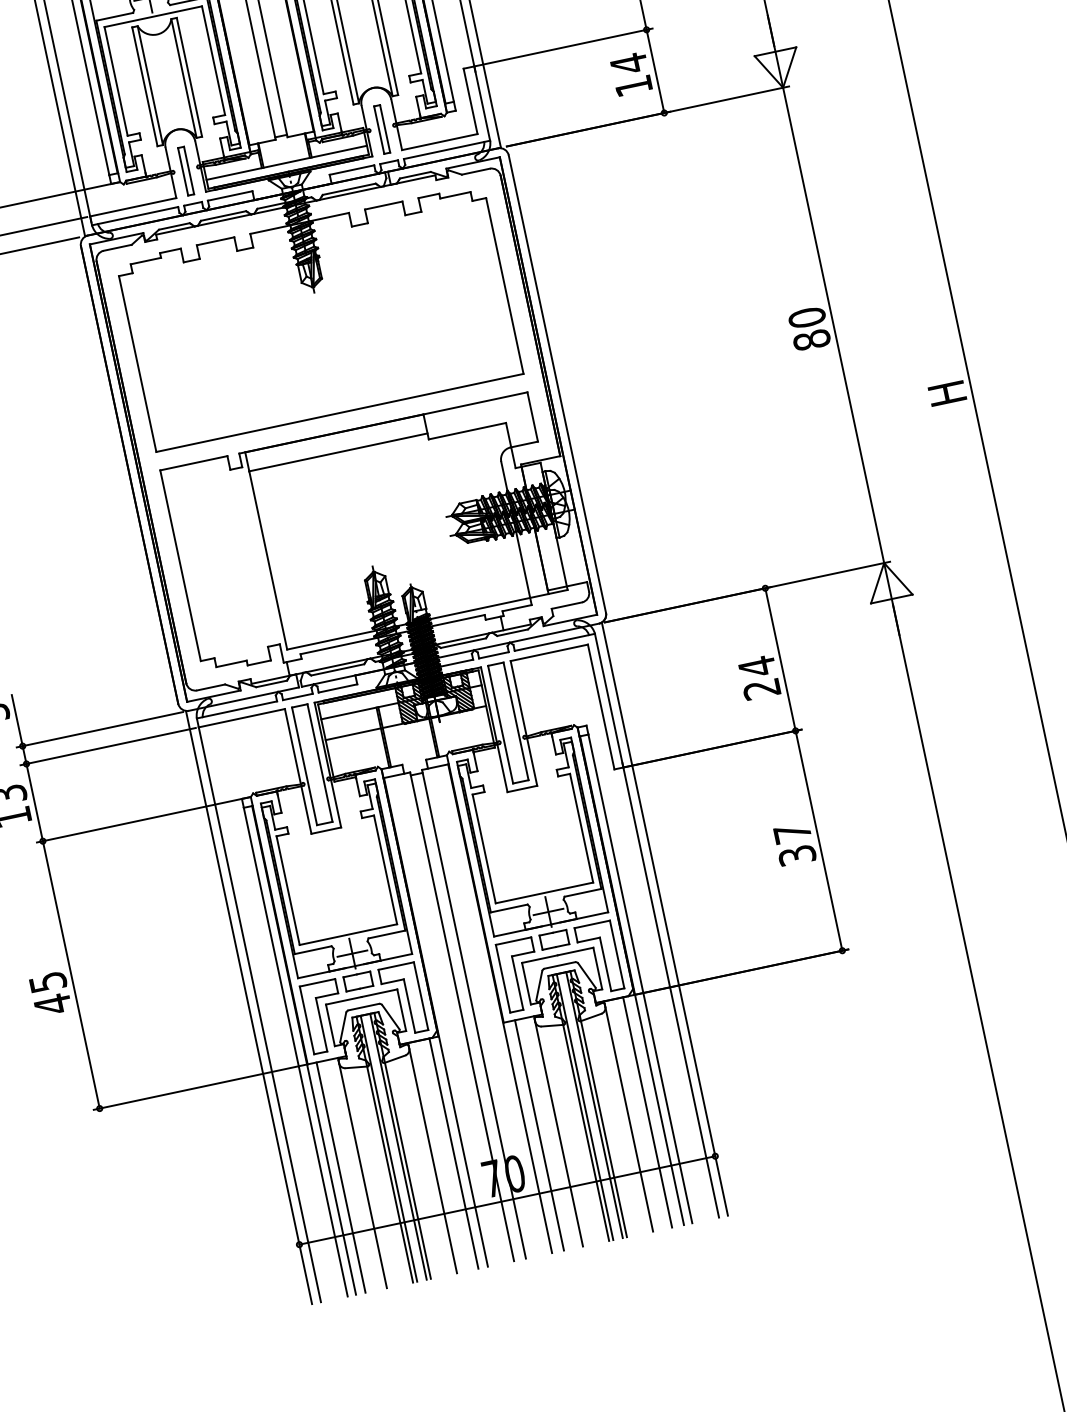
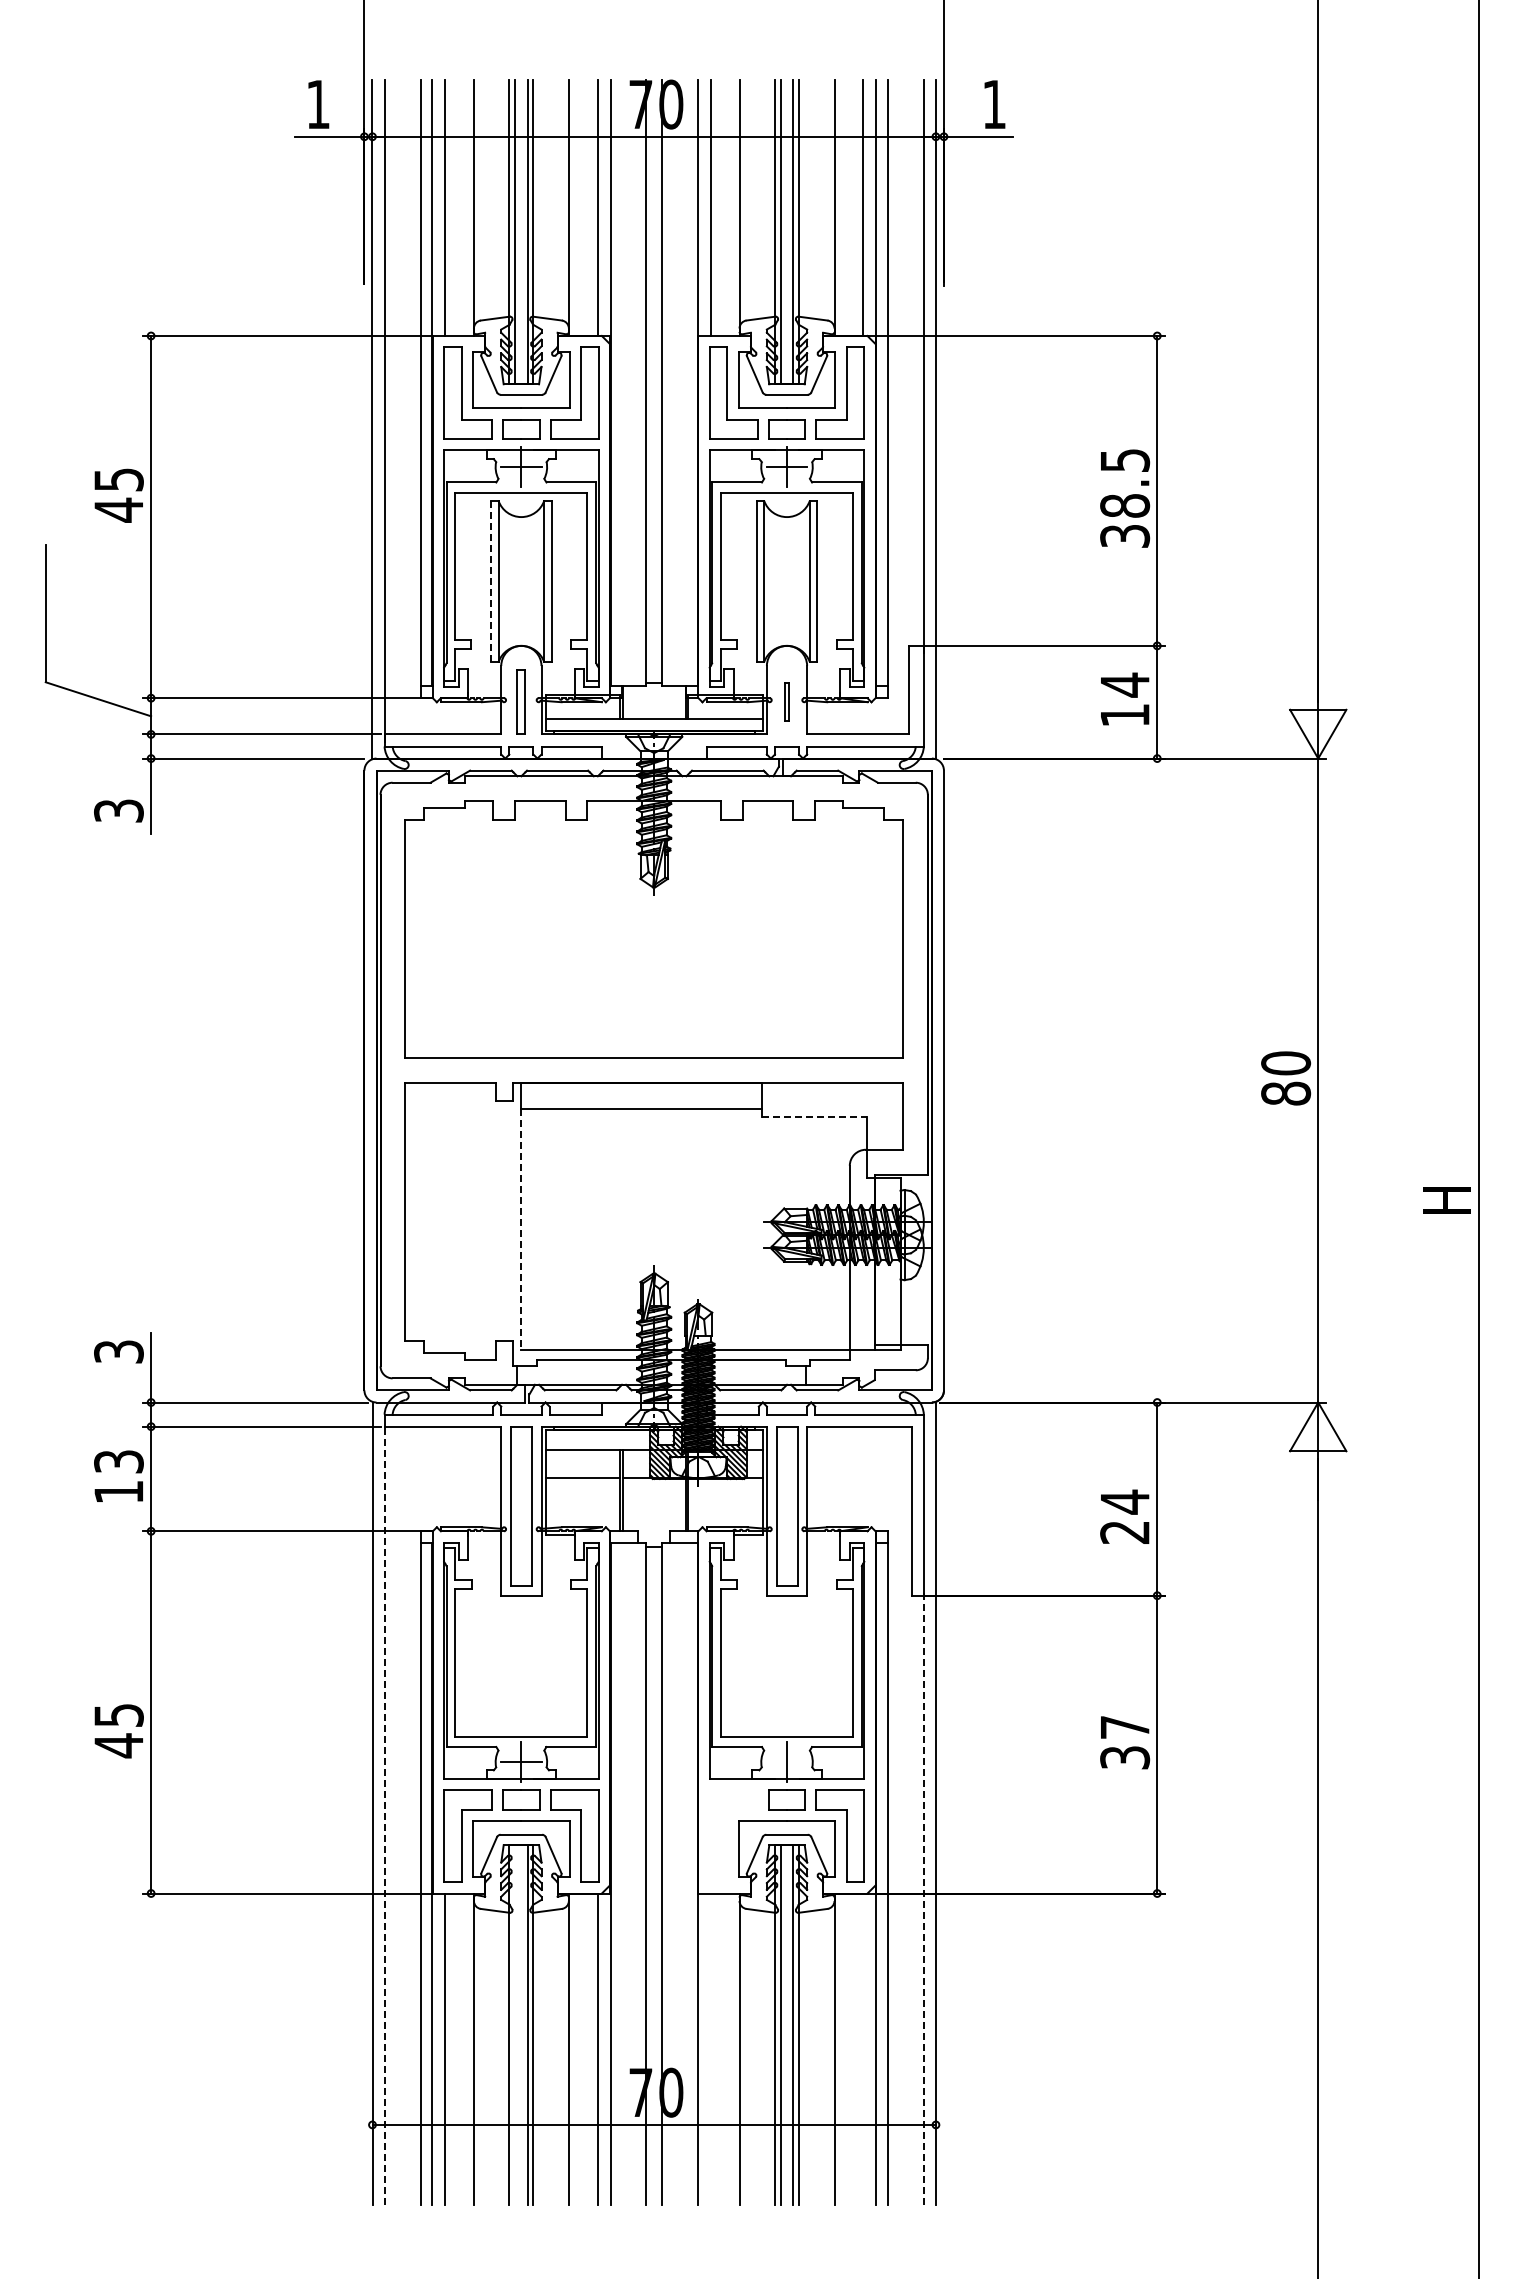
line: (145, 87) -> (491, 582), solid -> dashed
part: (381, 129) -> (786, 701), size x0.6
line: (467, 430) -> (814, 1116), solid -> dashed
line: (268, 560) -> (520, 1229), solid -> dashed
line: (548, 912) -> (786, 1762), removed
part: (520, 974) -> (733, 1835), removed
line: (670, 990) -> (923, 1897), solid -> dashed
line: (259, 1014) -> (384, 1815), solid -> dashed
line: (647, 1112) -> (860, 2049), removed
line: (539, 1135) -> (713, 2049), removed
line: (388, 1148) -> (514, 2025), removed

